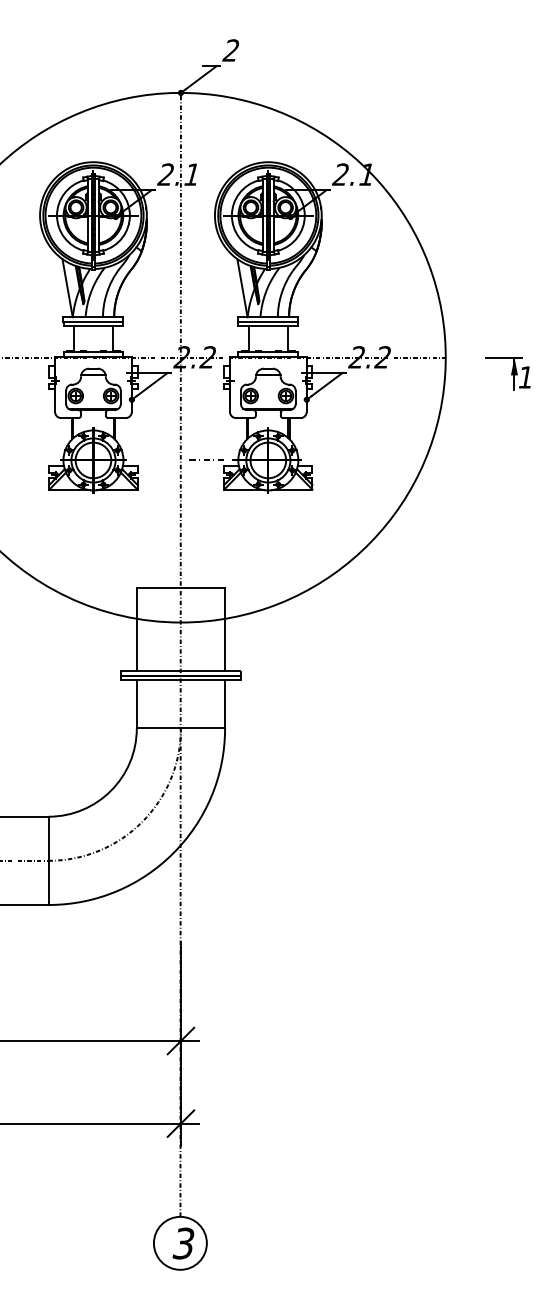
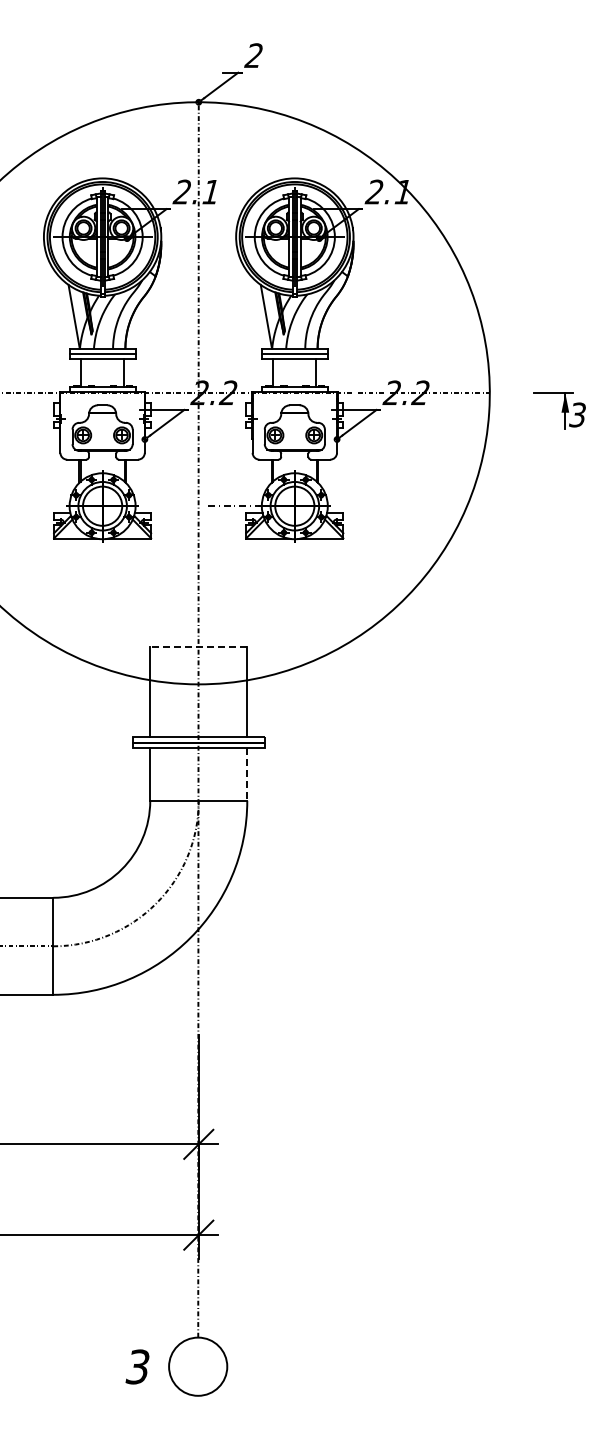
text: (525, 377) -> (577, 414), 1 -> 3
line: (180, 588) -> (198, 646), solid -> dashed
line: (225, 704) -> (247, 774), solid -> dashed
text: (183, 1243) -> (137, 1366), moved

